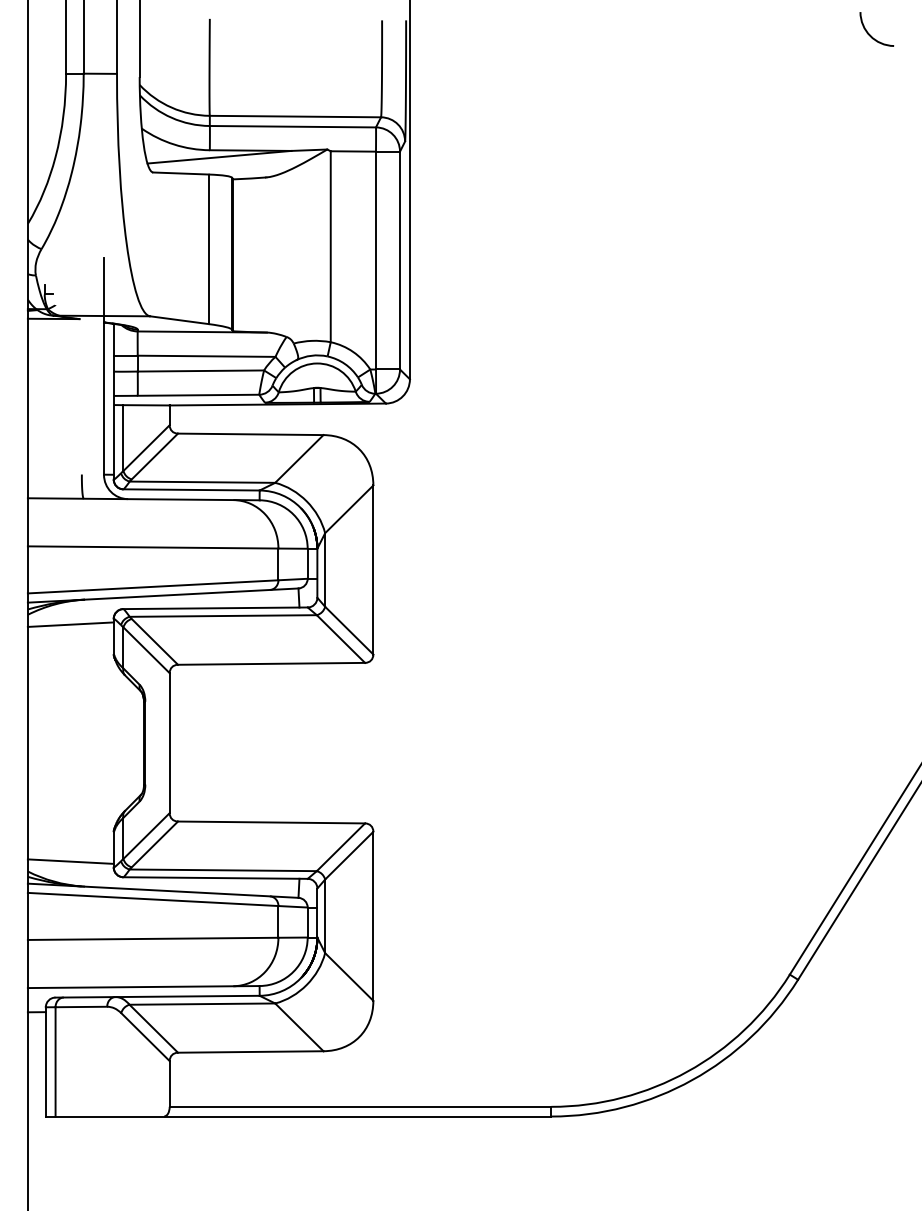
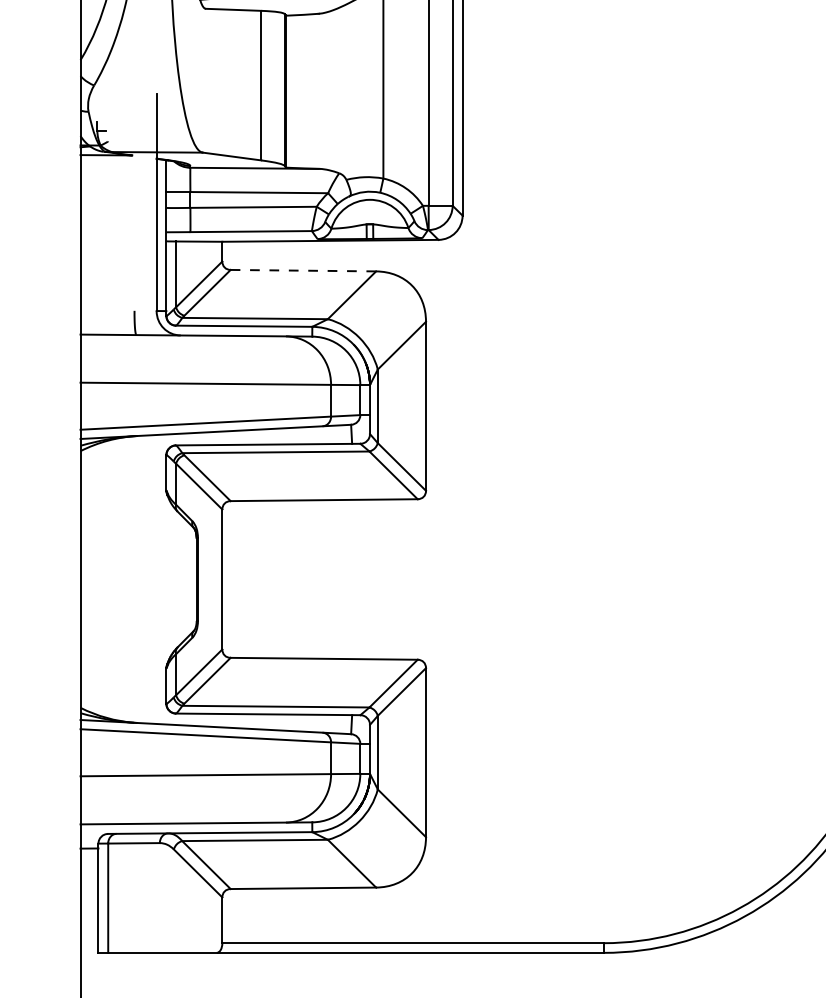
line: (250, 434) -> (303, 270), solid -> dashed
line: (70, 624) -> (123, 460), removed
line: (70, 861) -> (123, 697), removed

